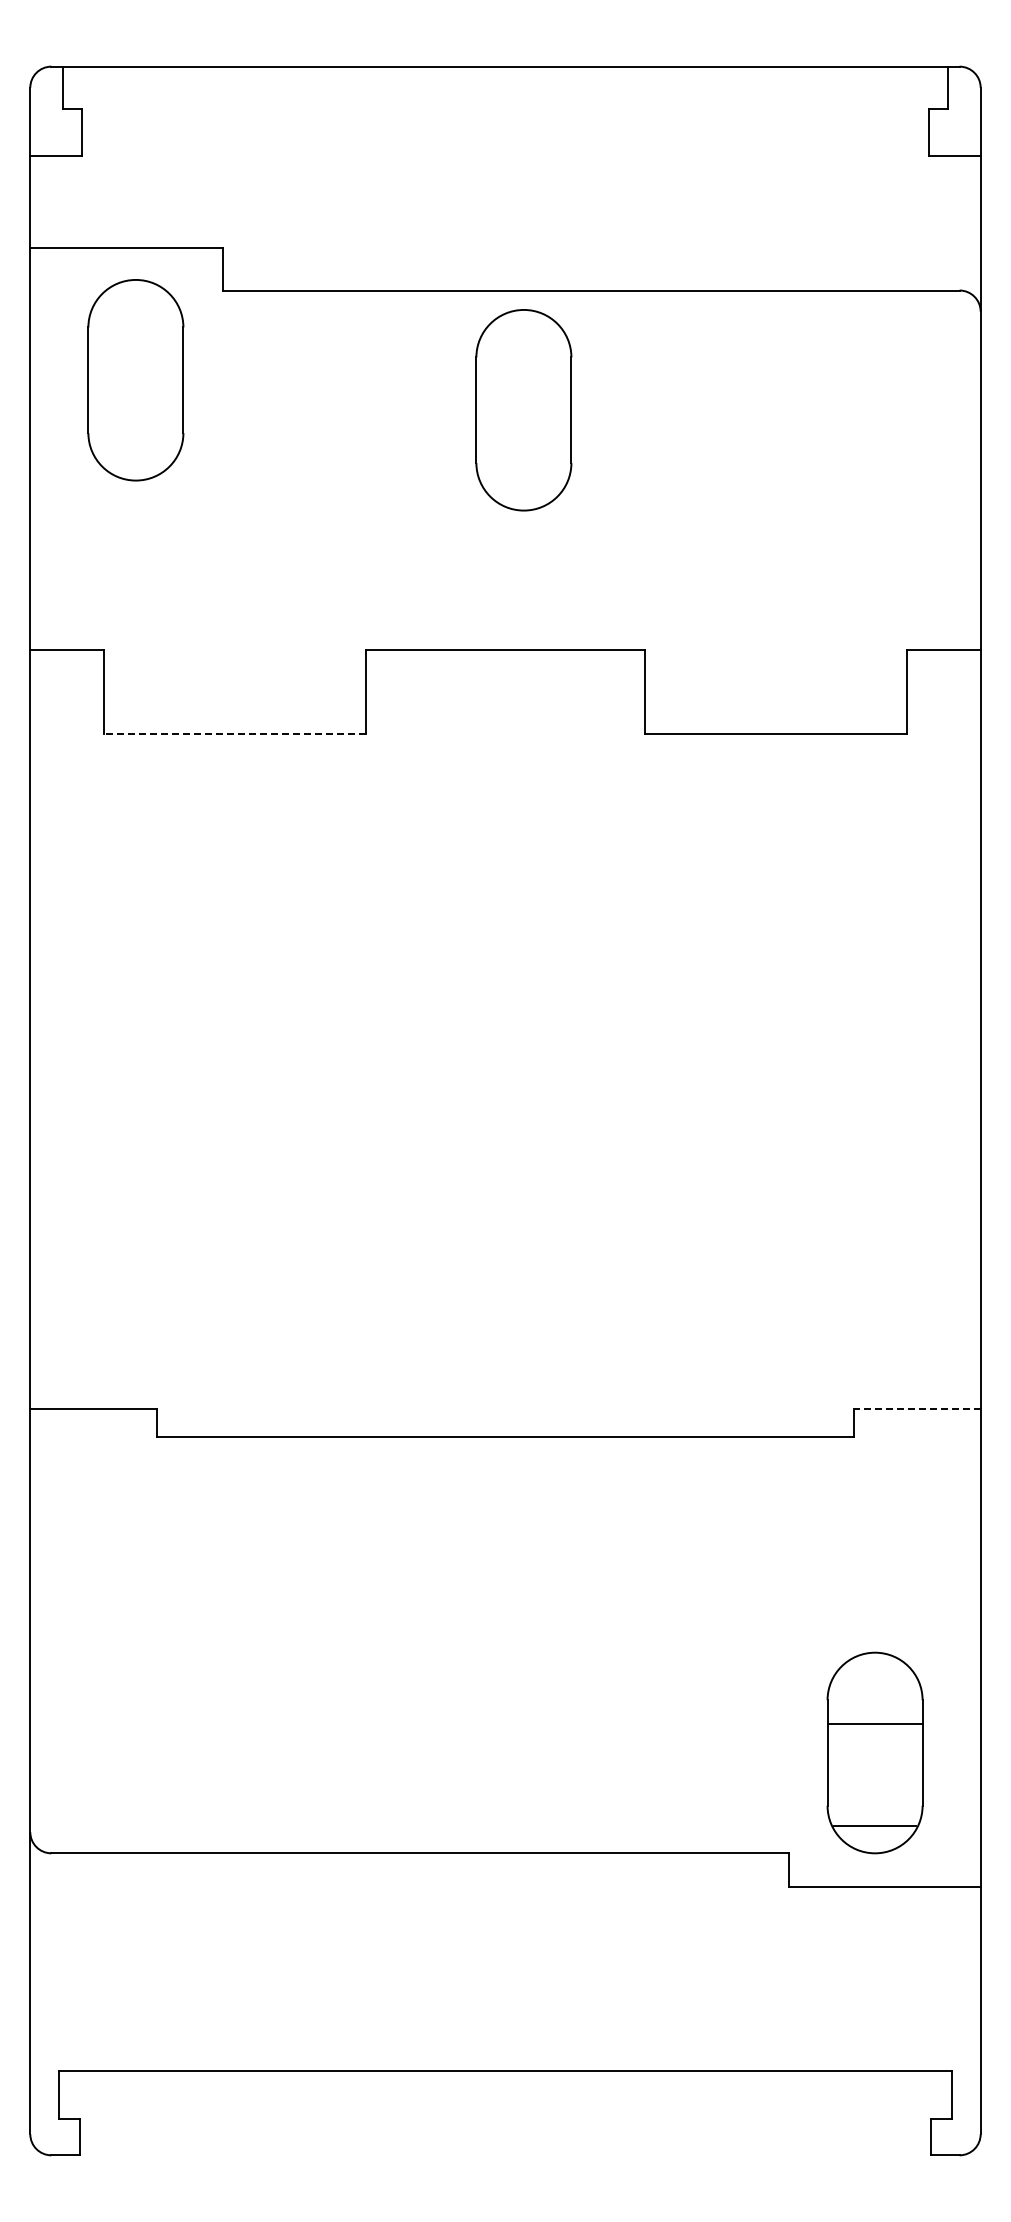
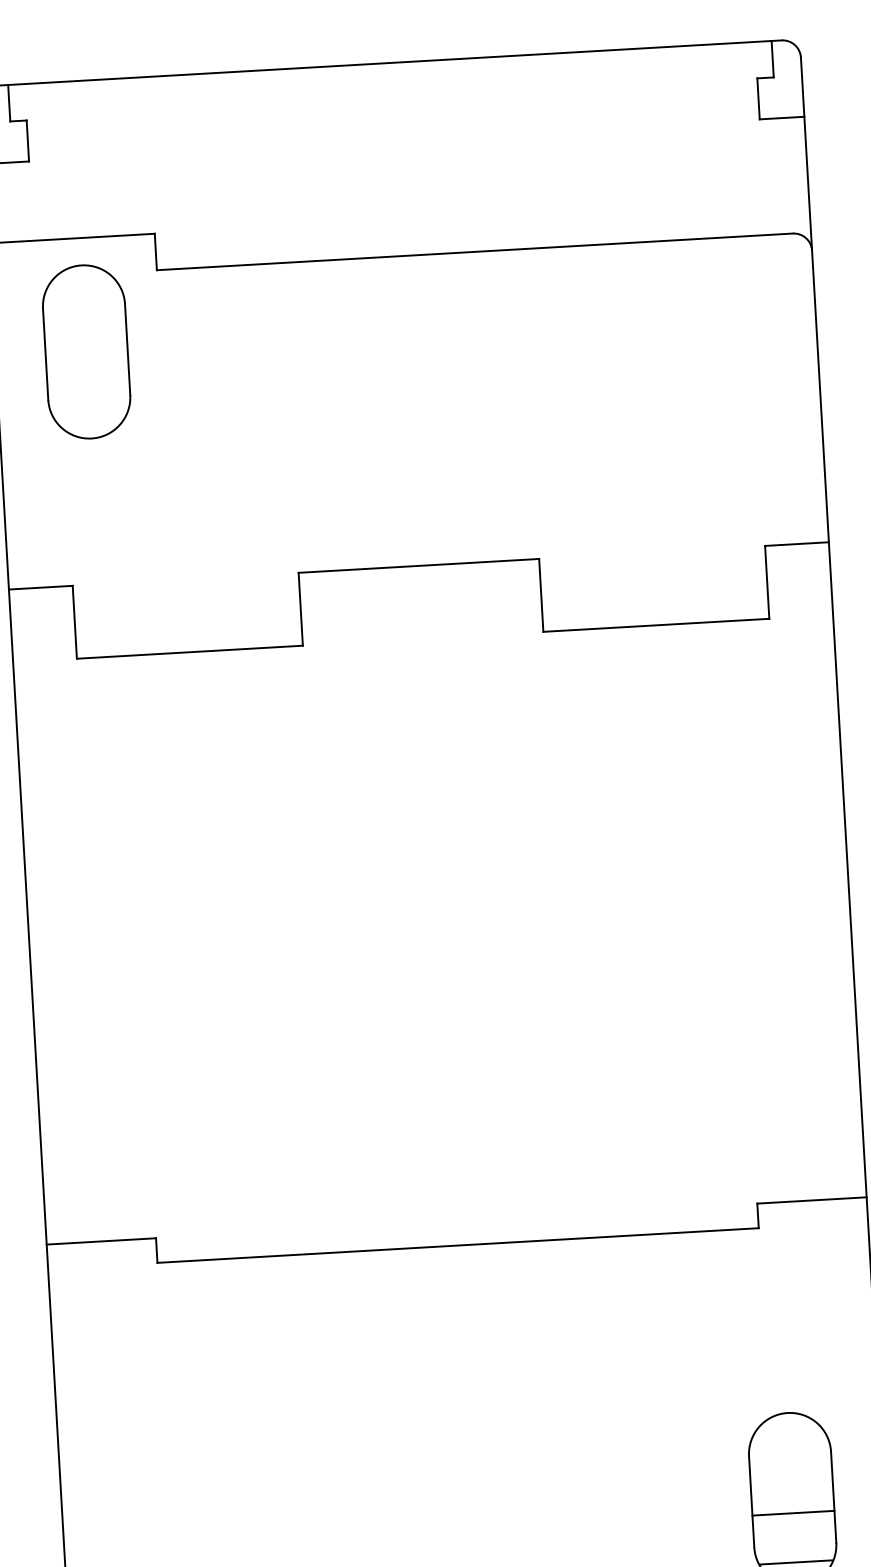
part: (523, 410) -> (422, 358), removed
line: (235, 734) -> (190, 652), dashed -> solid
line: (916, 1408) -> (811, 1200), dashed -> solid
line: (874, 1723) -> (792, 1512), moved

